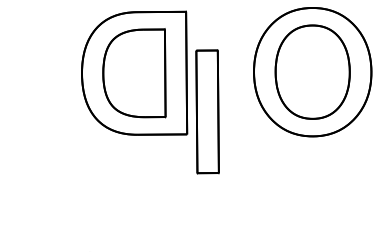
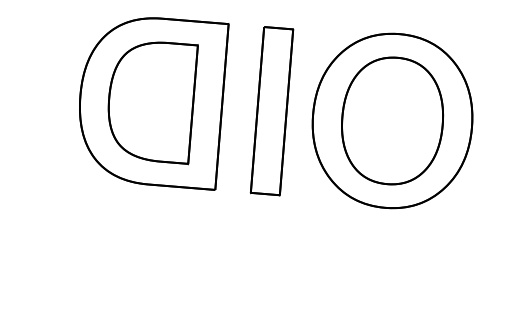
part: (207, 111) -> (271, 110), moved

